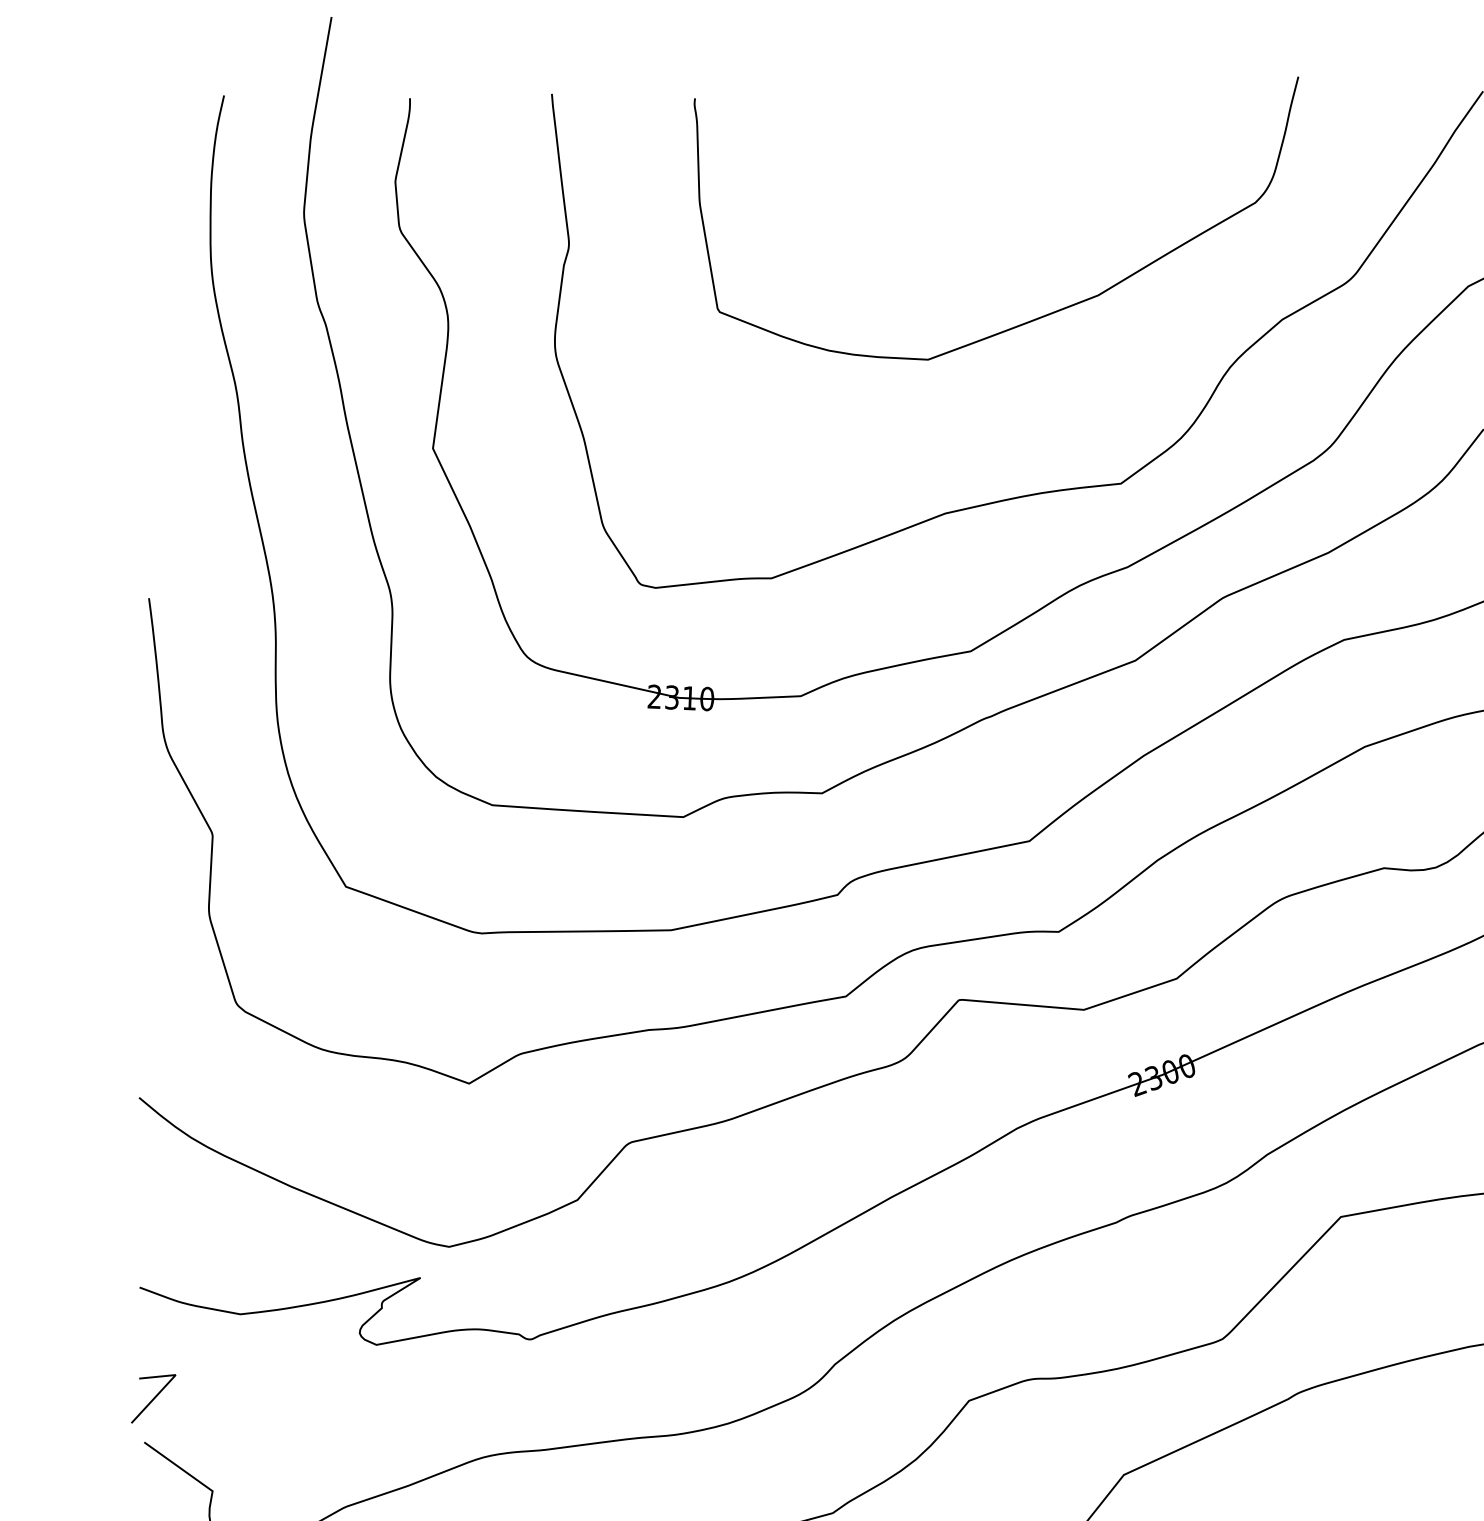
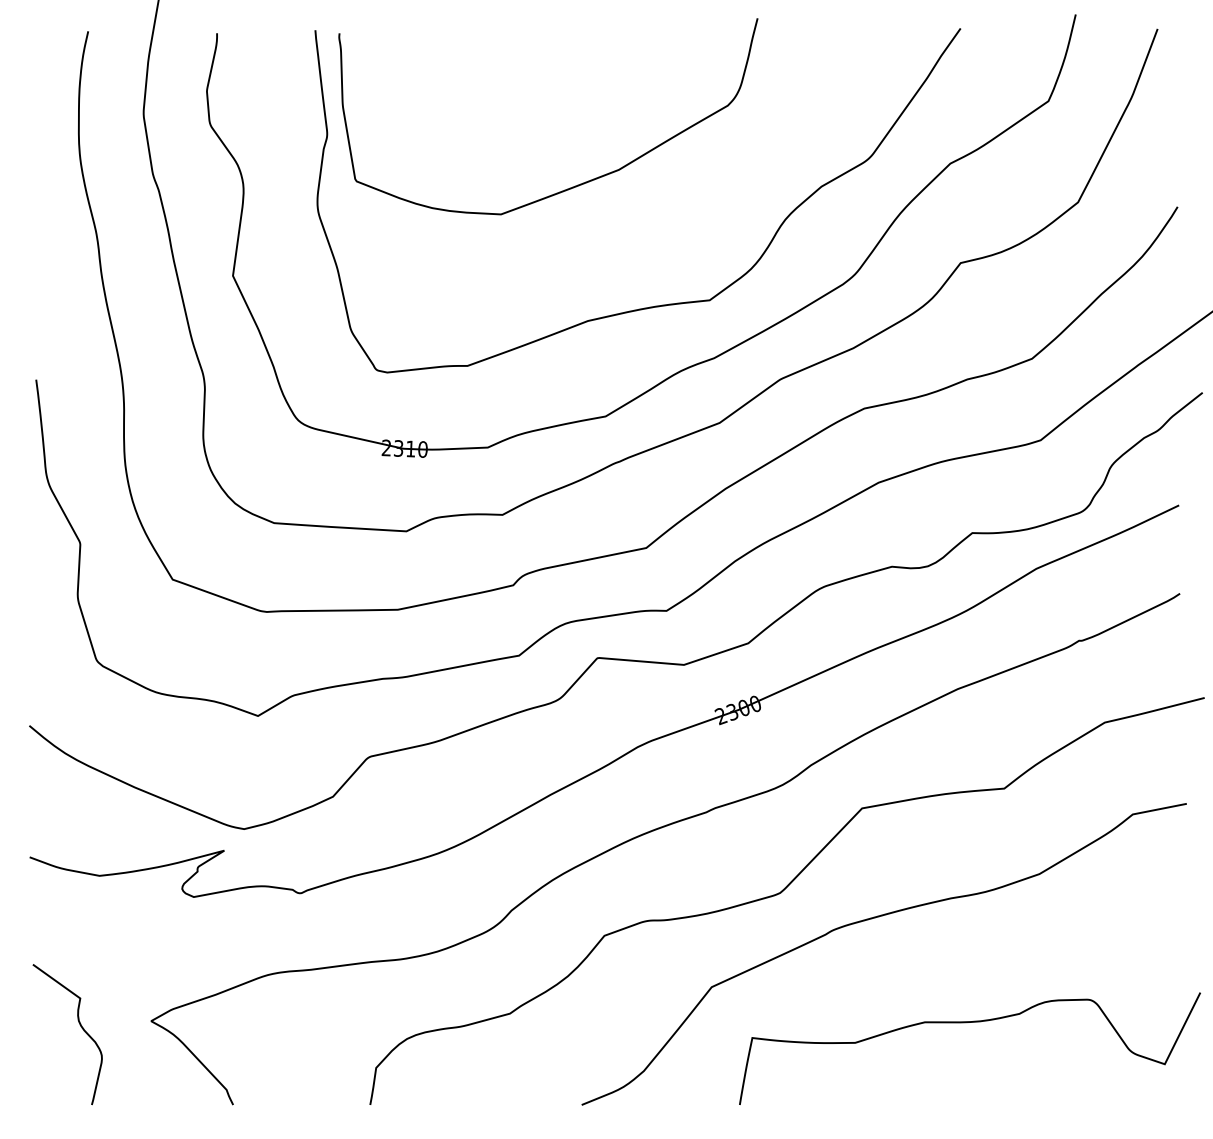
curve: (1038, 316) -> (577, 184), moved
line: (153, 1398) -> (39, 934), removed

